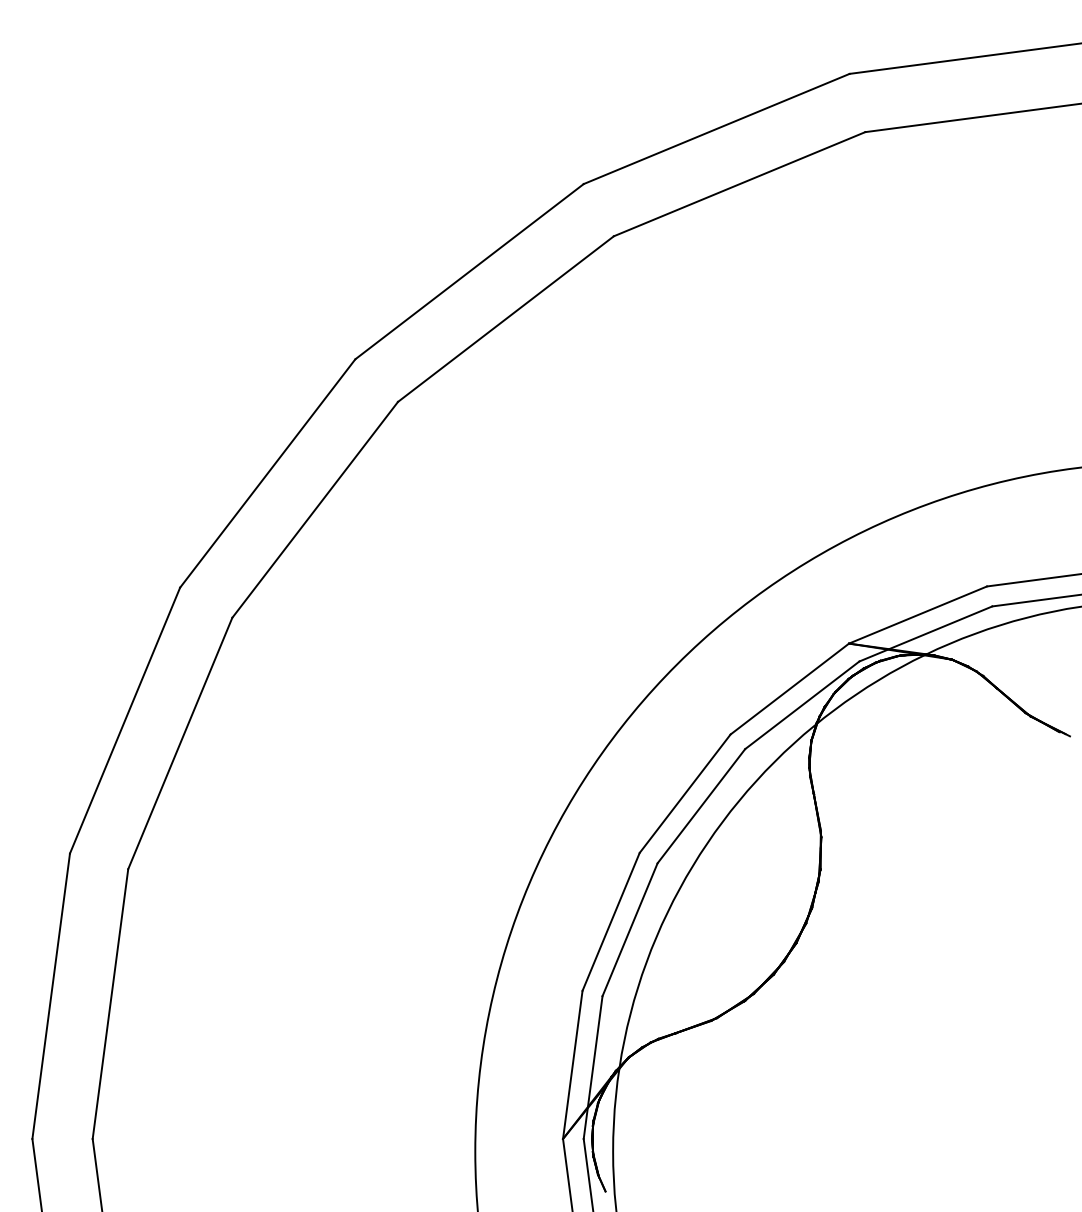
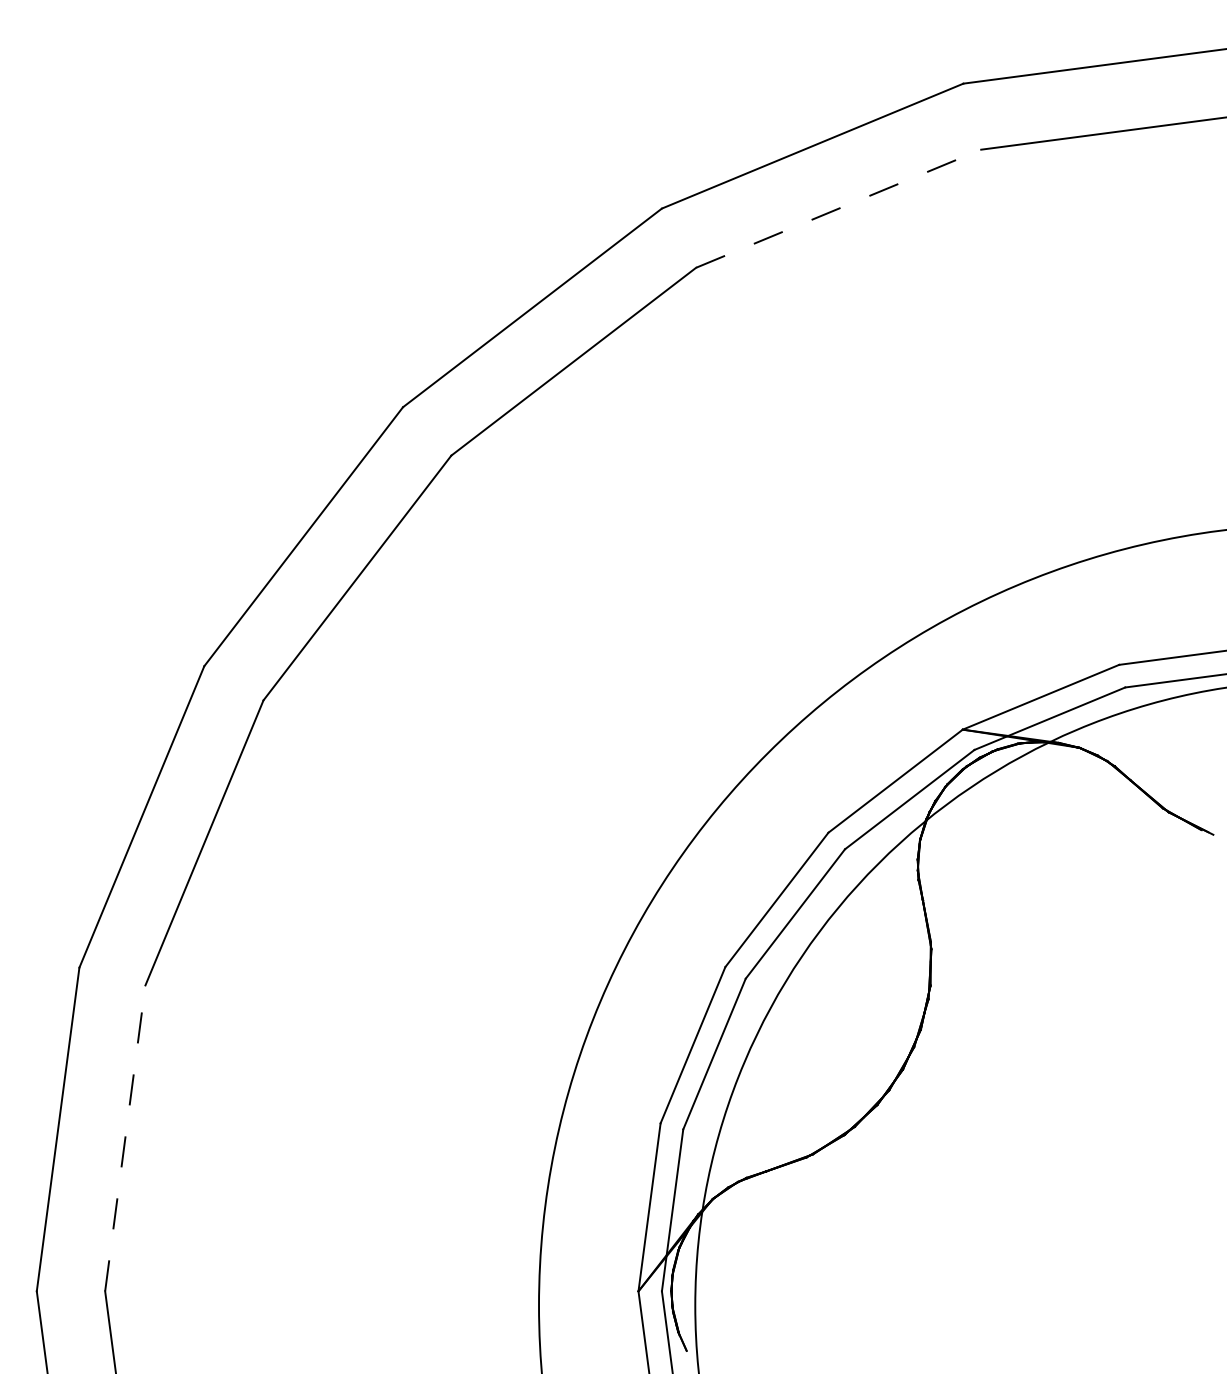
line: (740, 184) -> (839, 209), solid -> dashed
line: (110, 1003) -> (125, 1137), solid -> dashed

